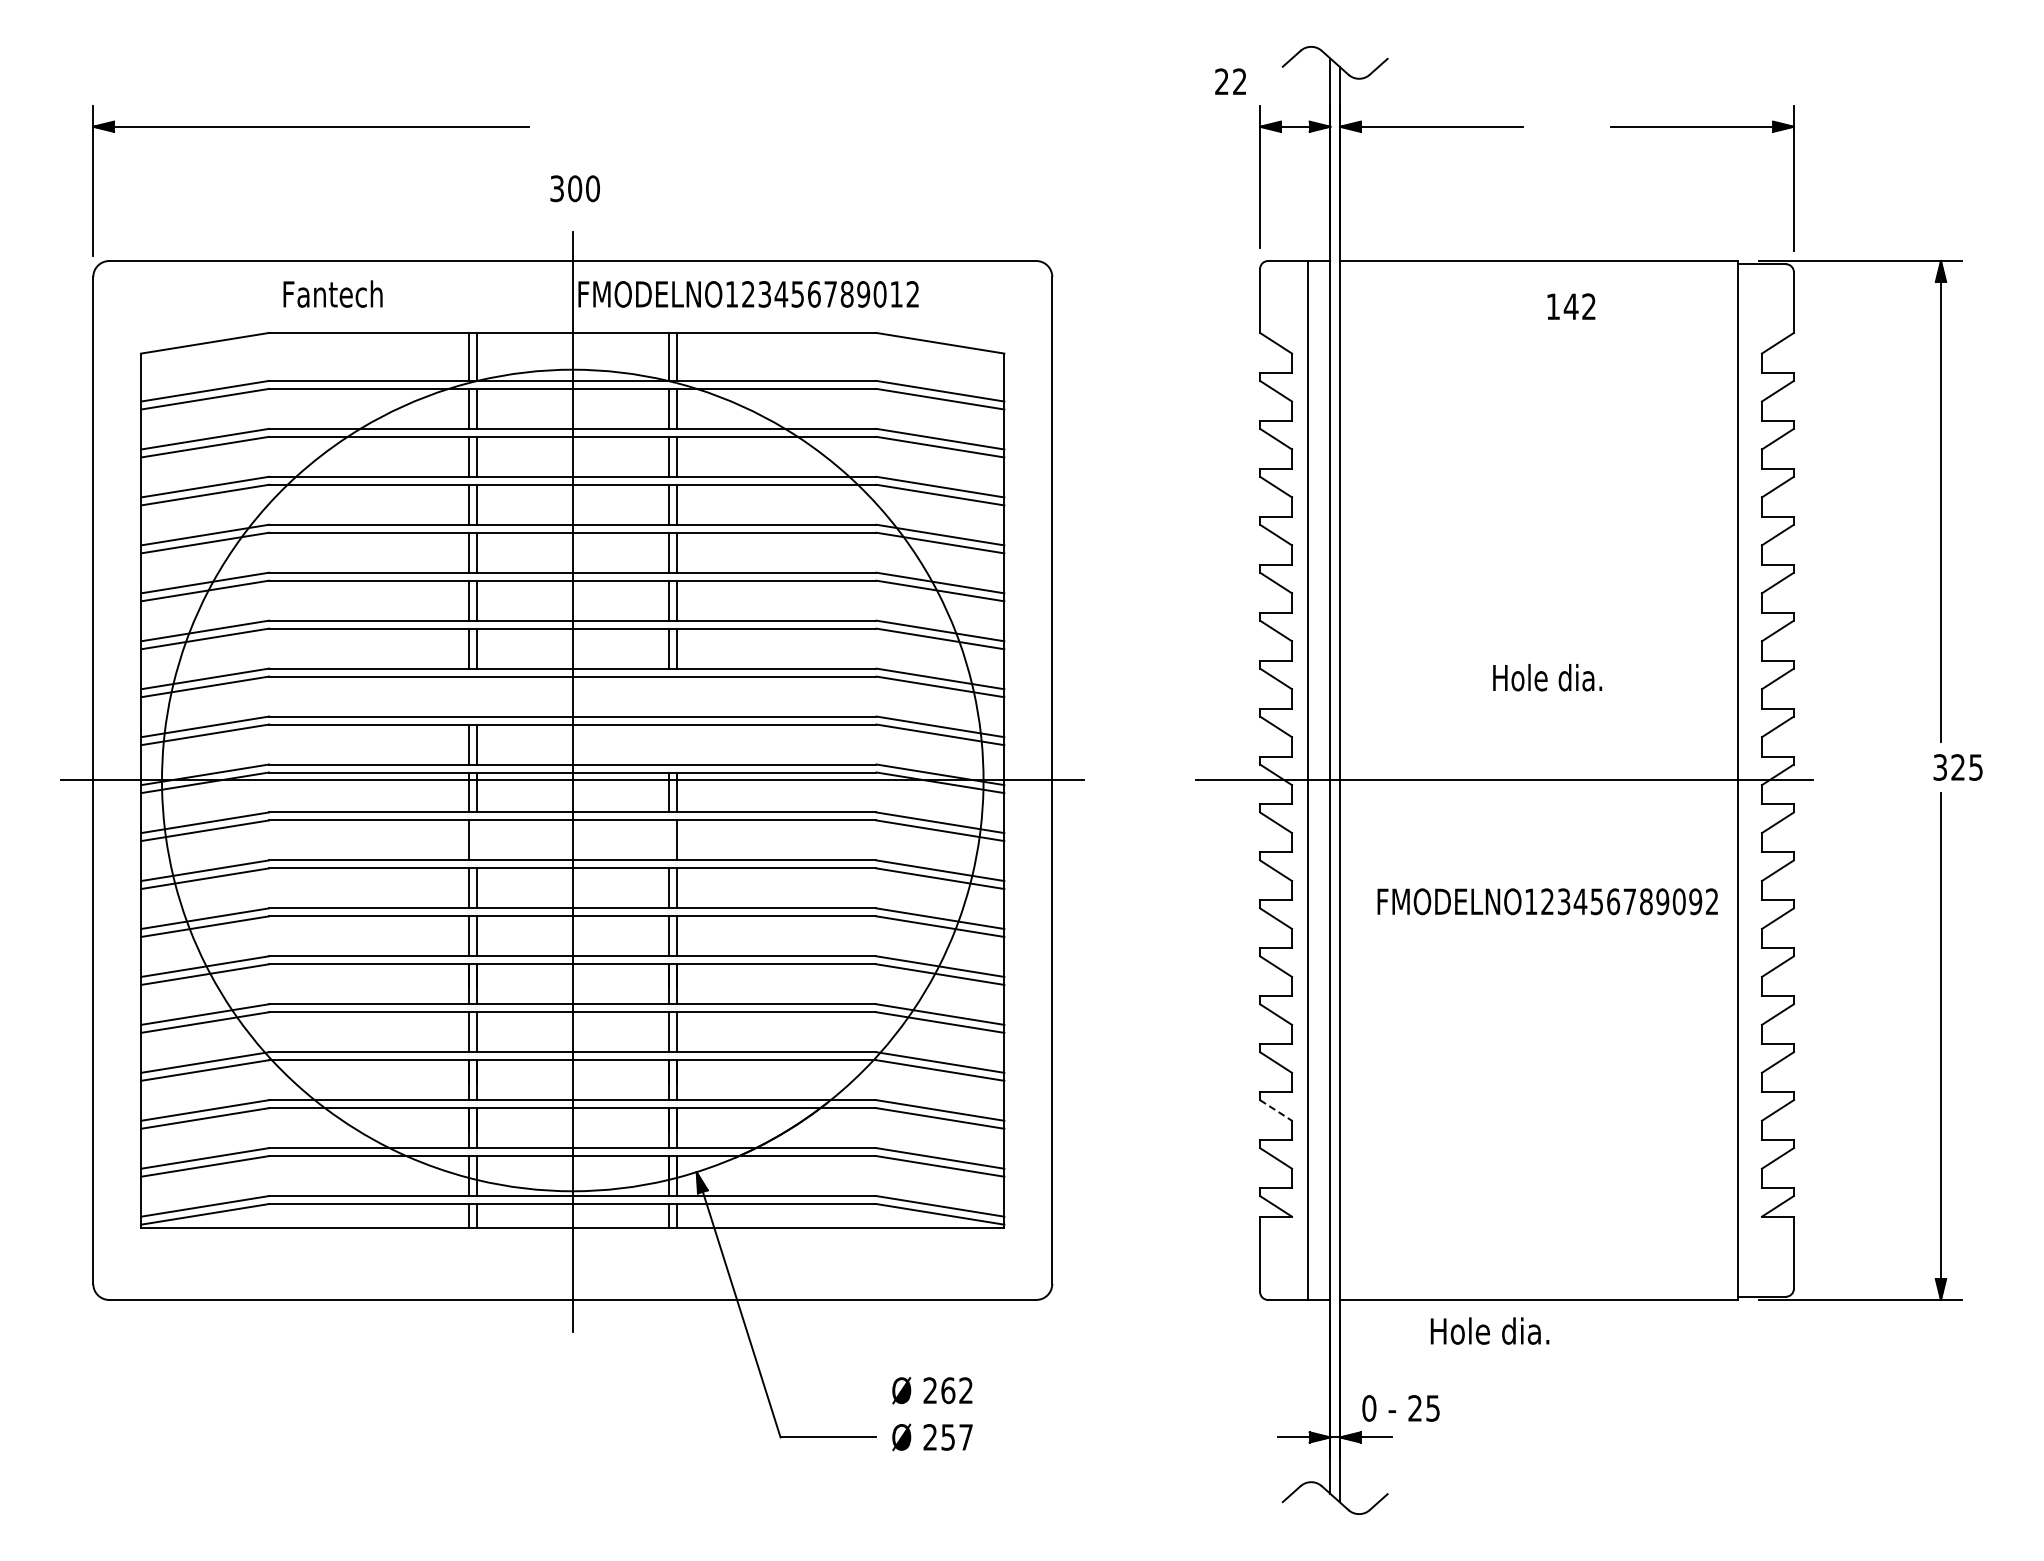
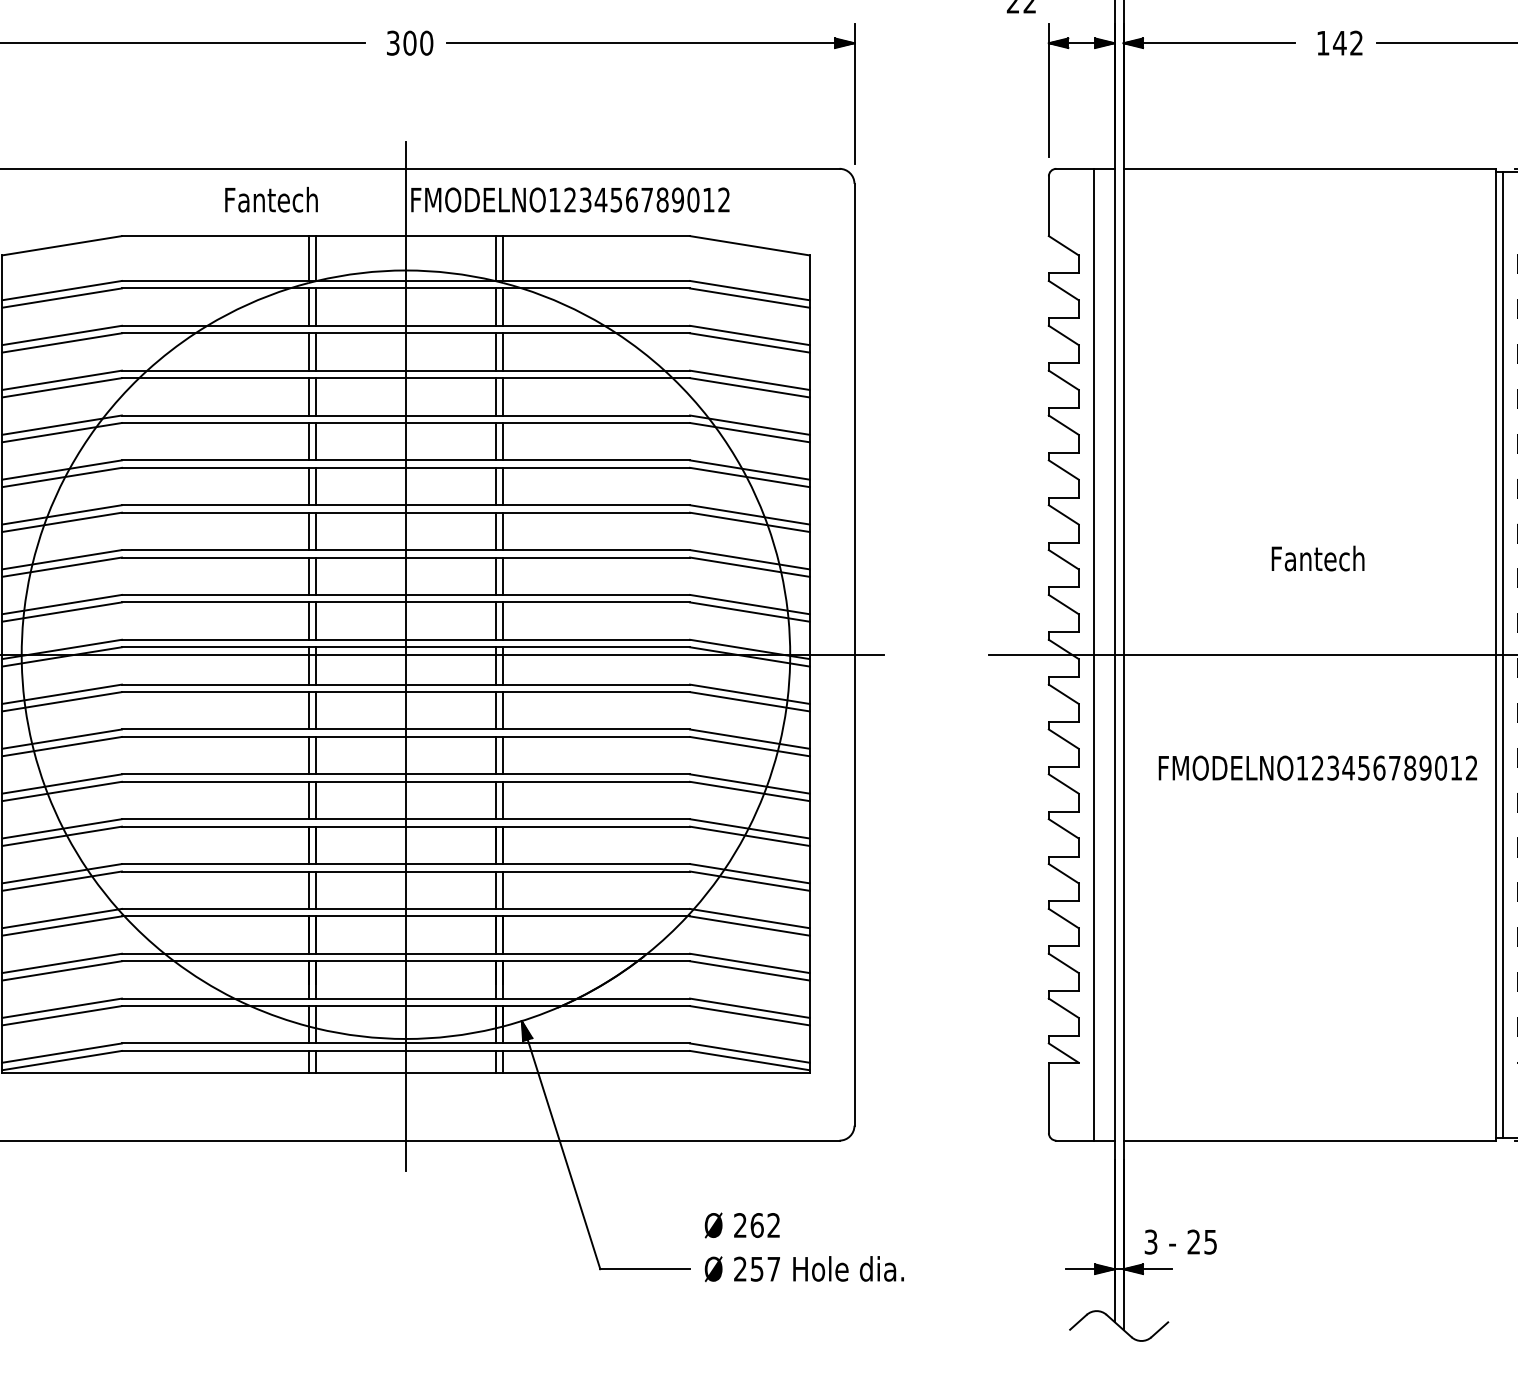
part: (834, 127) -> (650, 43), added
text: (574, 188) -> (409, 42), moved
text: (332, 293) -> (271, 199), moved
text: (1571, 306) -> (1340, 42), moved
text: (1547, 677) -> (1317, 558), Hole dia. -> Fantech
line: (468, 696) -> (308, 576), added
line: (476, 696) -> (315, 576), added
line: (668, 696) -> (495, 576), added
line: (676, 696) -> (502, 576), added
line: (668, 744) -> (495, 621), added
line: (676, 744) -> (502, 621), added
line: (1745, 780) -> (1502, 654), added
line: (476, 840) -> (315, 710), added
line: (668, 840) -> (495, 710), added
text: (1695, 901) -> (1456, 767), FMODELNO123456789092 -> FMODELNO123456789012
line: (1276, 1110) -> (1064, 963), dashed -> solid
text: (1489, 1330) -> (848, 1268), moved
text: (1369, 1408) -> (1151, 1242), 0 -> 3

